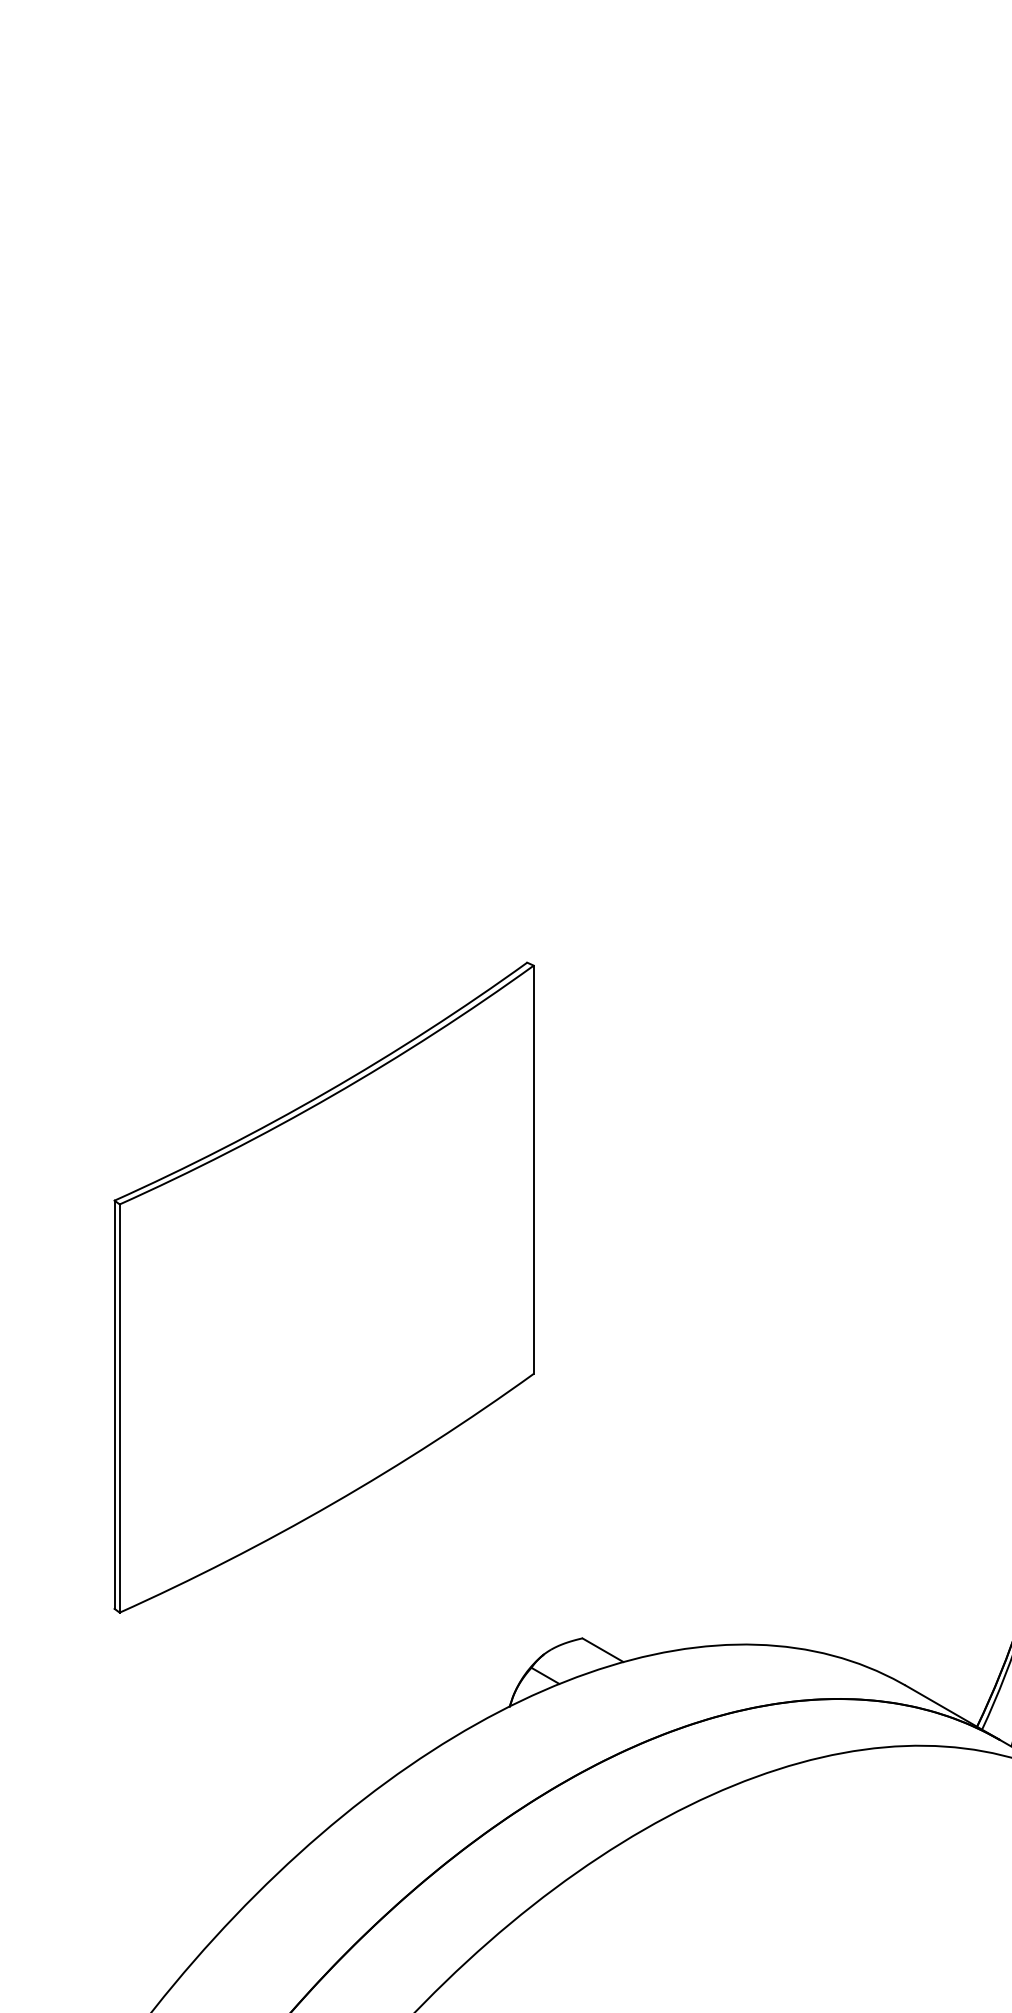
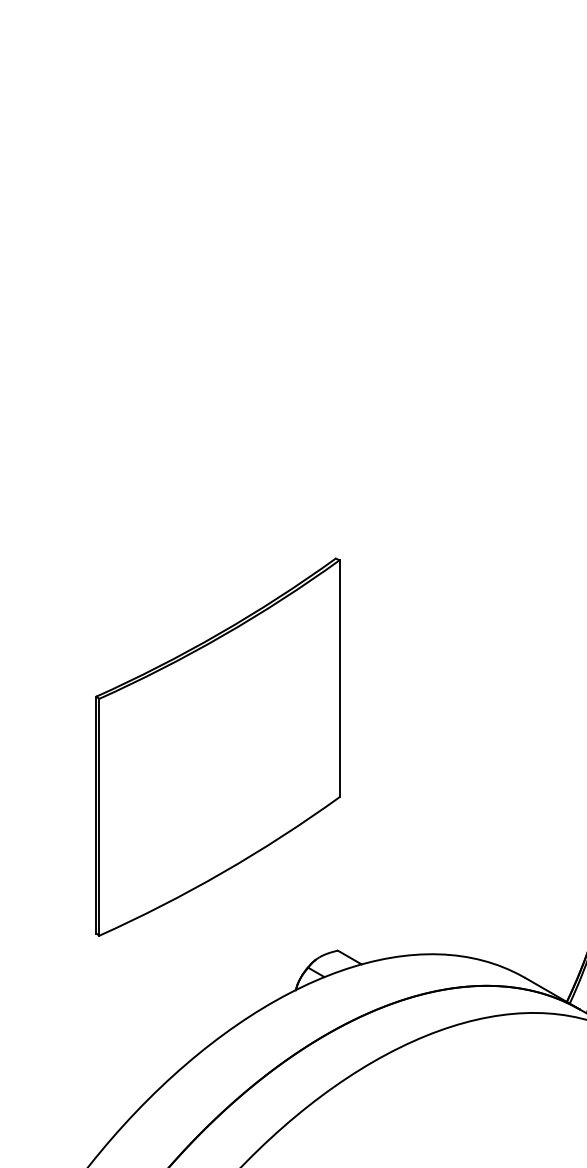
part: (323, 1286) -> (217, 746), moved

